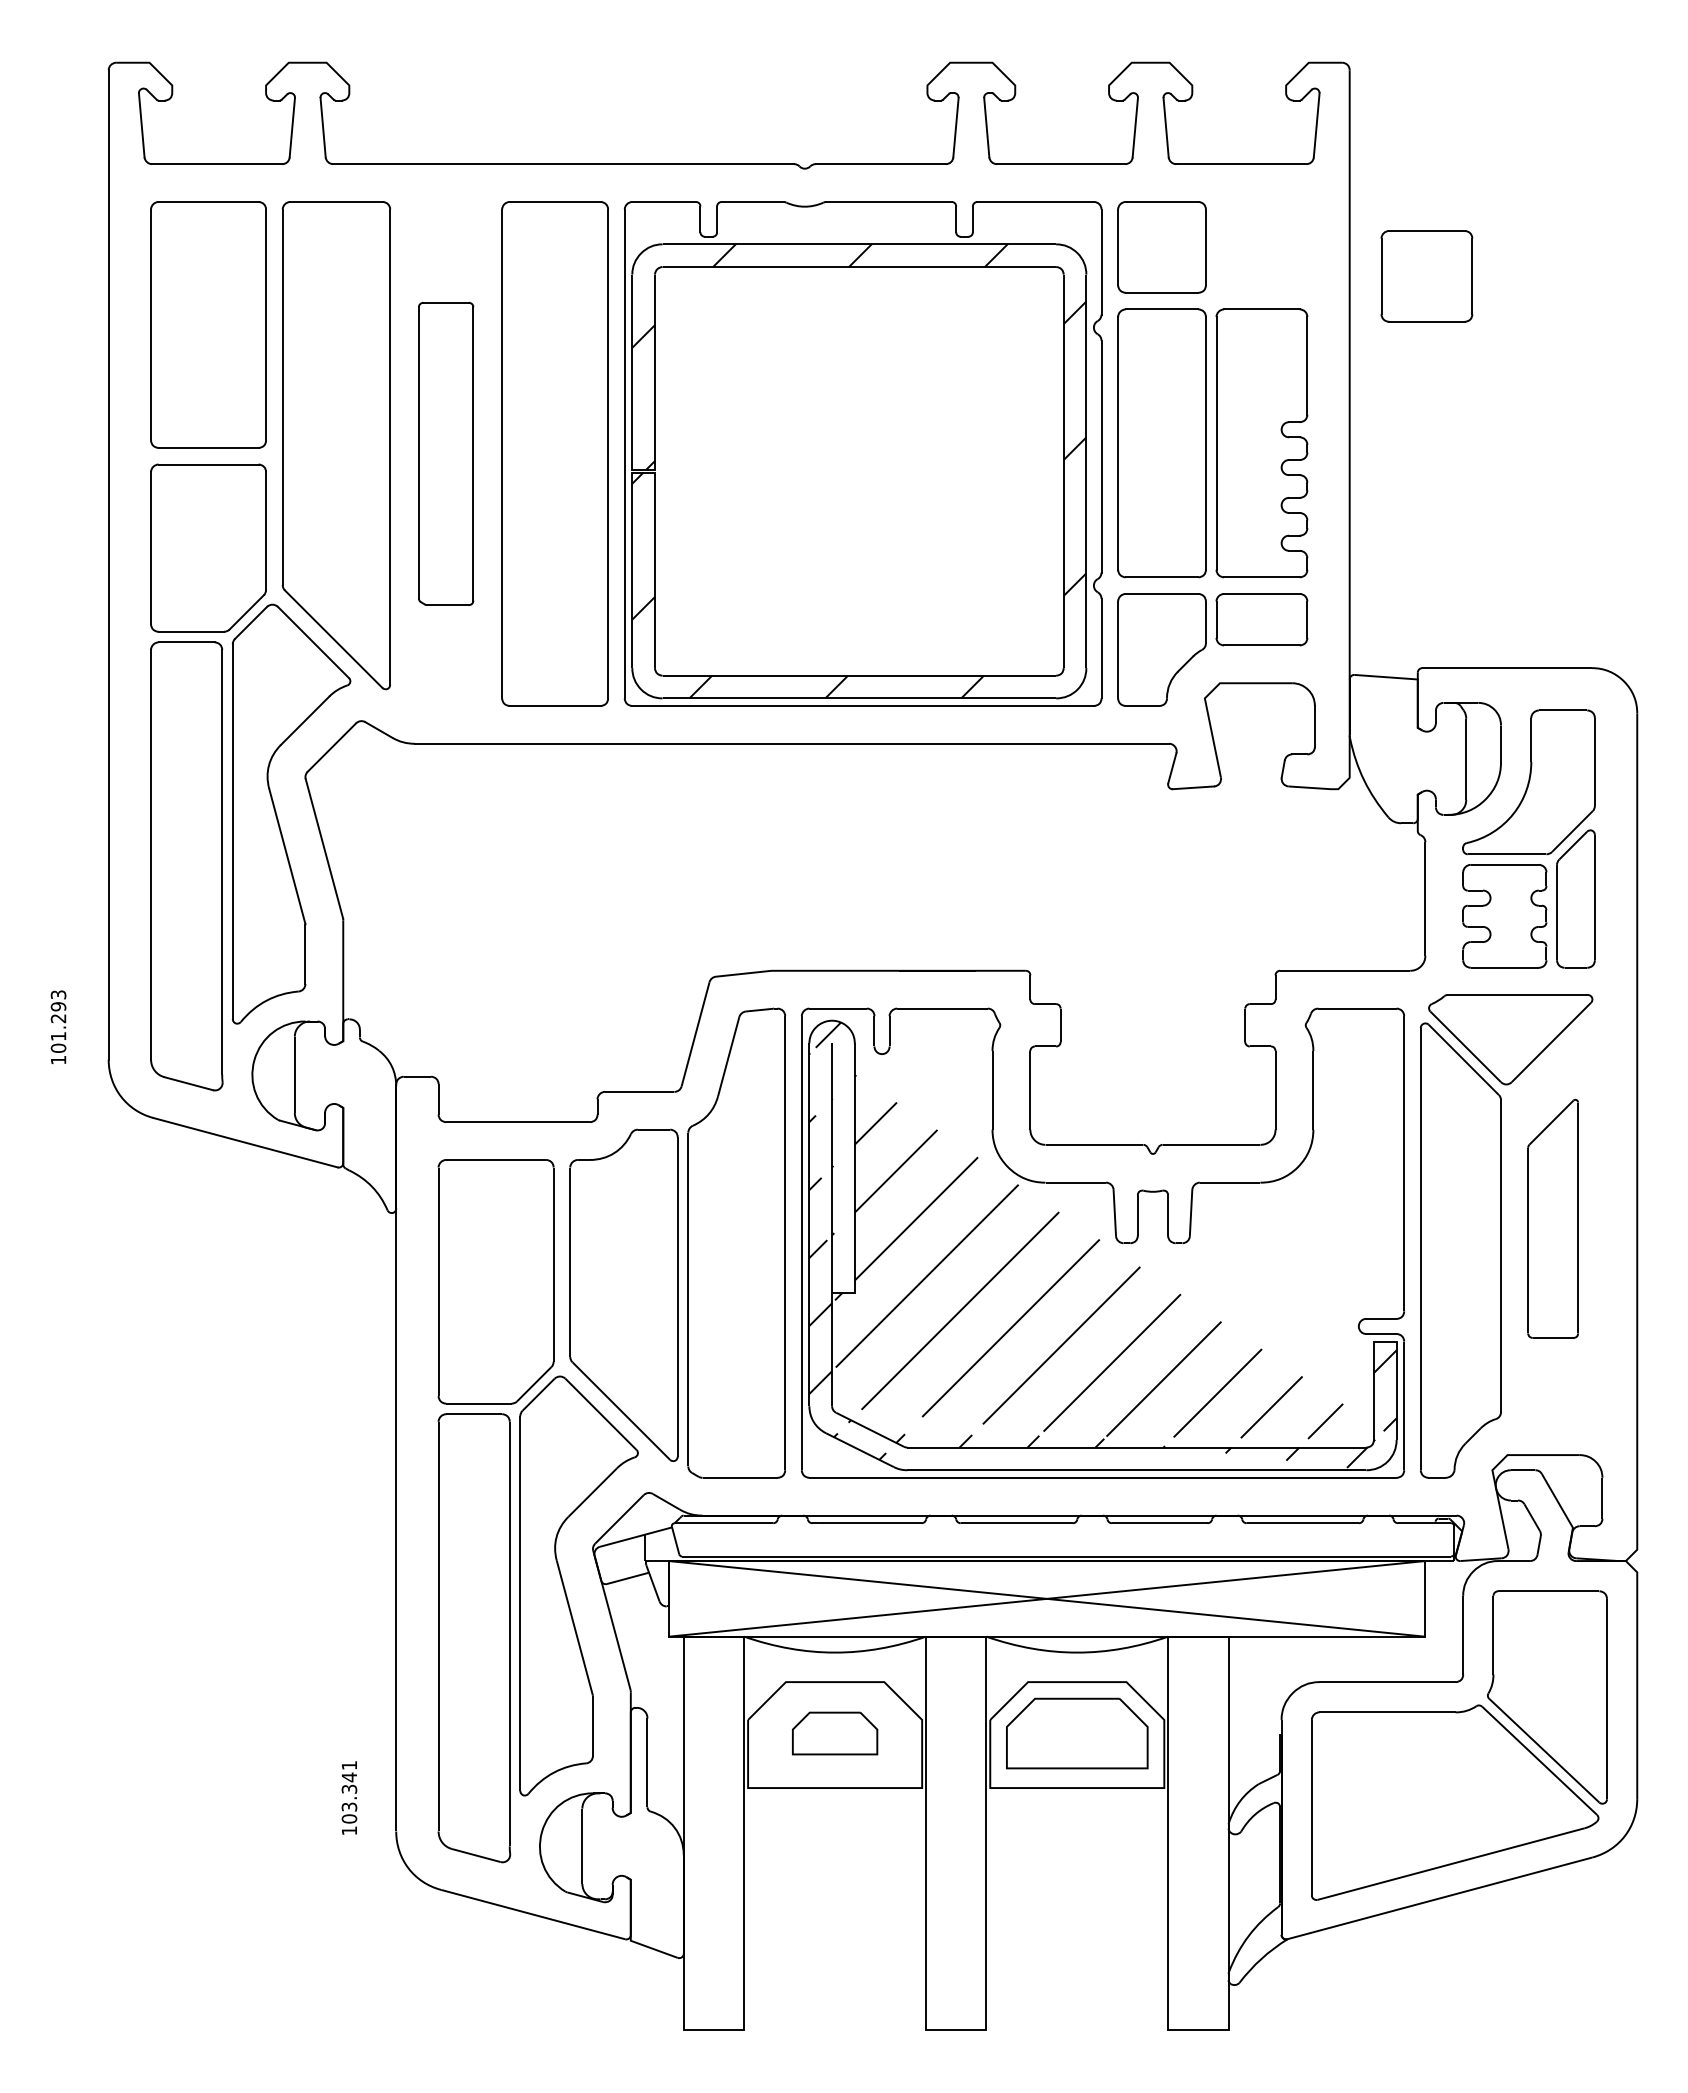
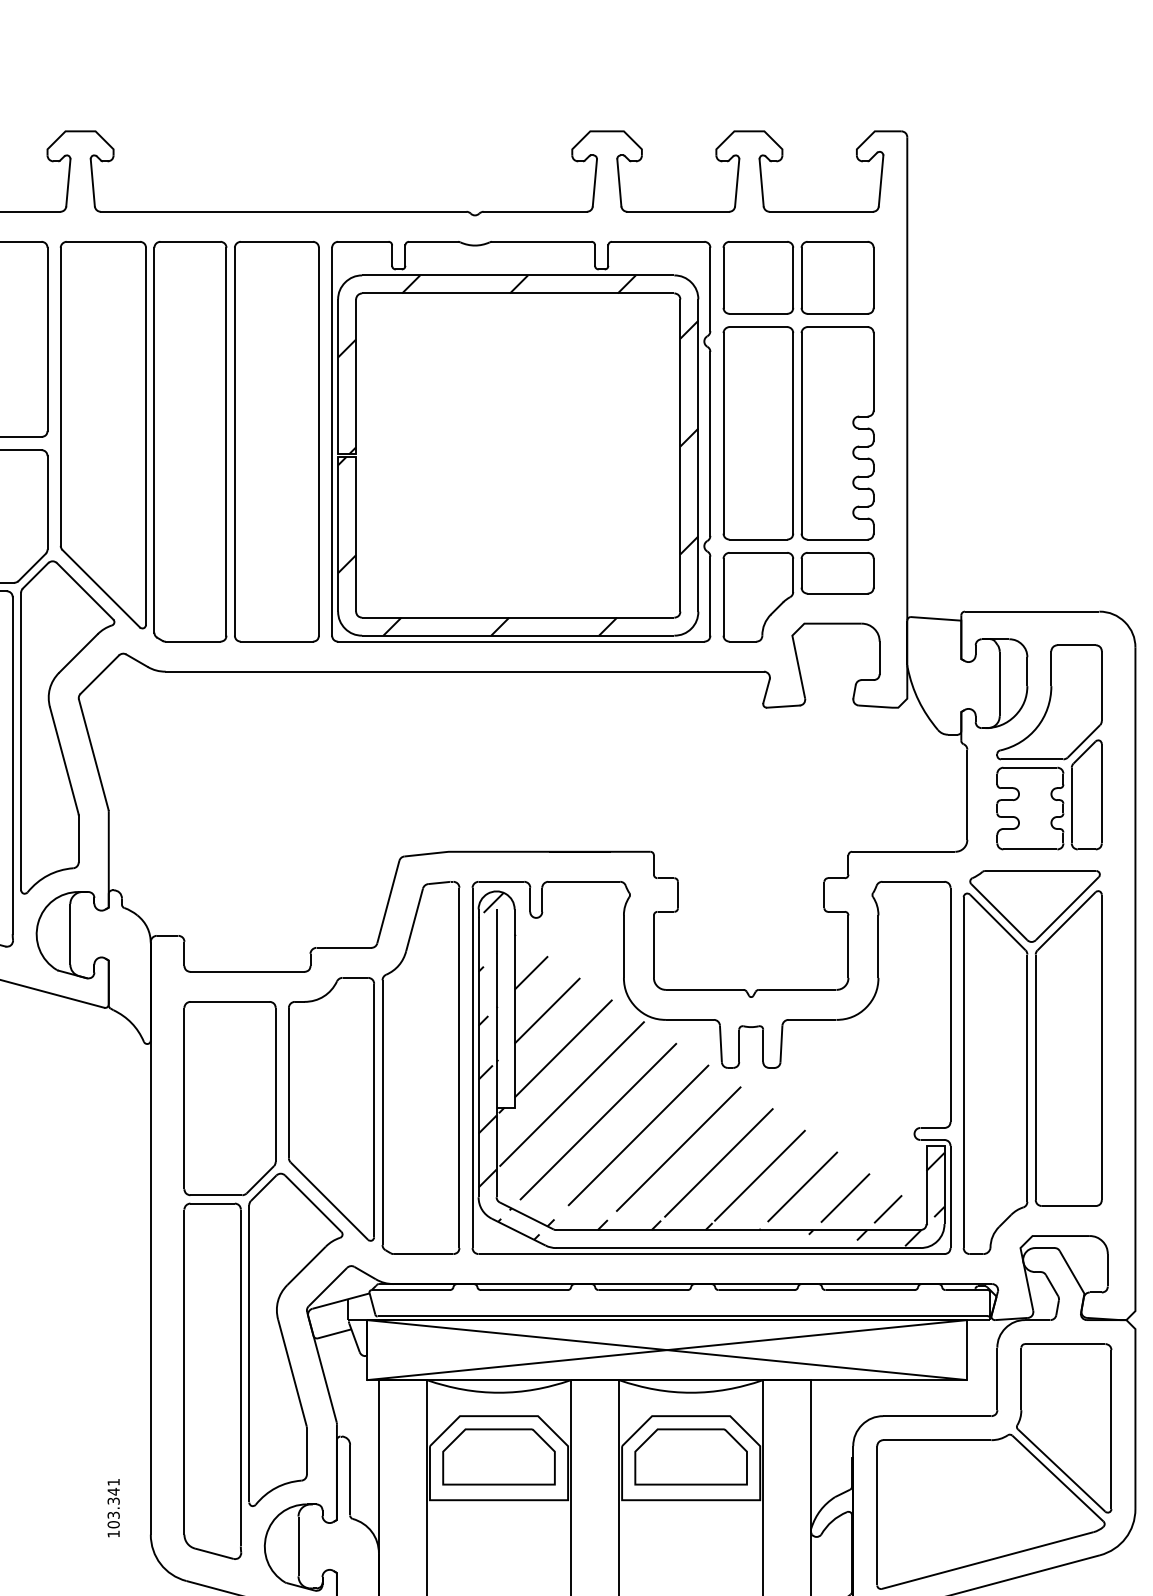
part: (1426, 276) -> (837, 277), moved
part: (445, 453) -> (189, 441), size x1.67
part: (1552, 1218) -> (1068, 1048), size x1.67
part: (834, 1733) -> (498, 1456), size x1.67

